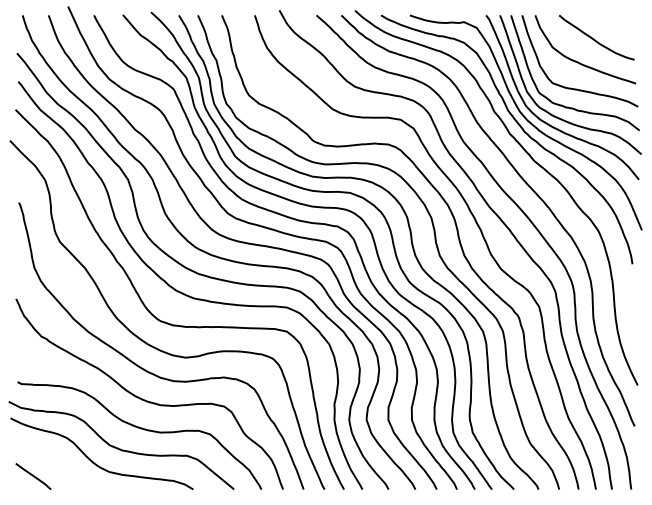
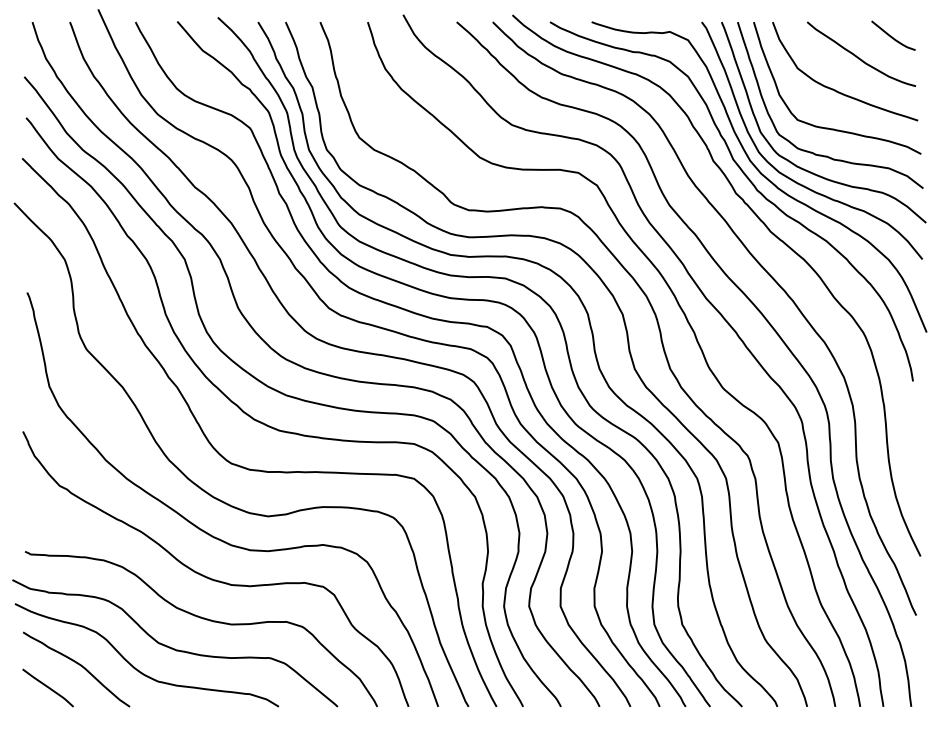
curve: (617, 24) -> (891, 35), added
curve: (53, 460) -> (77, 664), added

